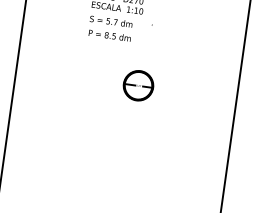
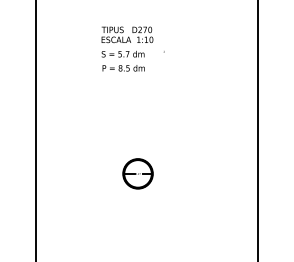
part: (138, 85) -> (137, 173), moved

